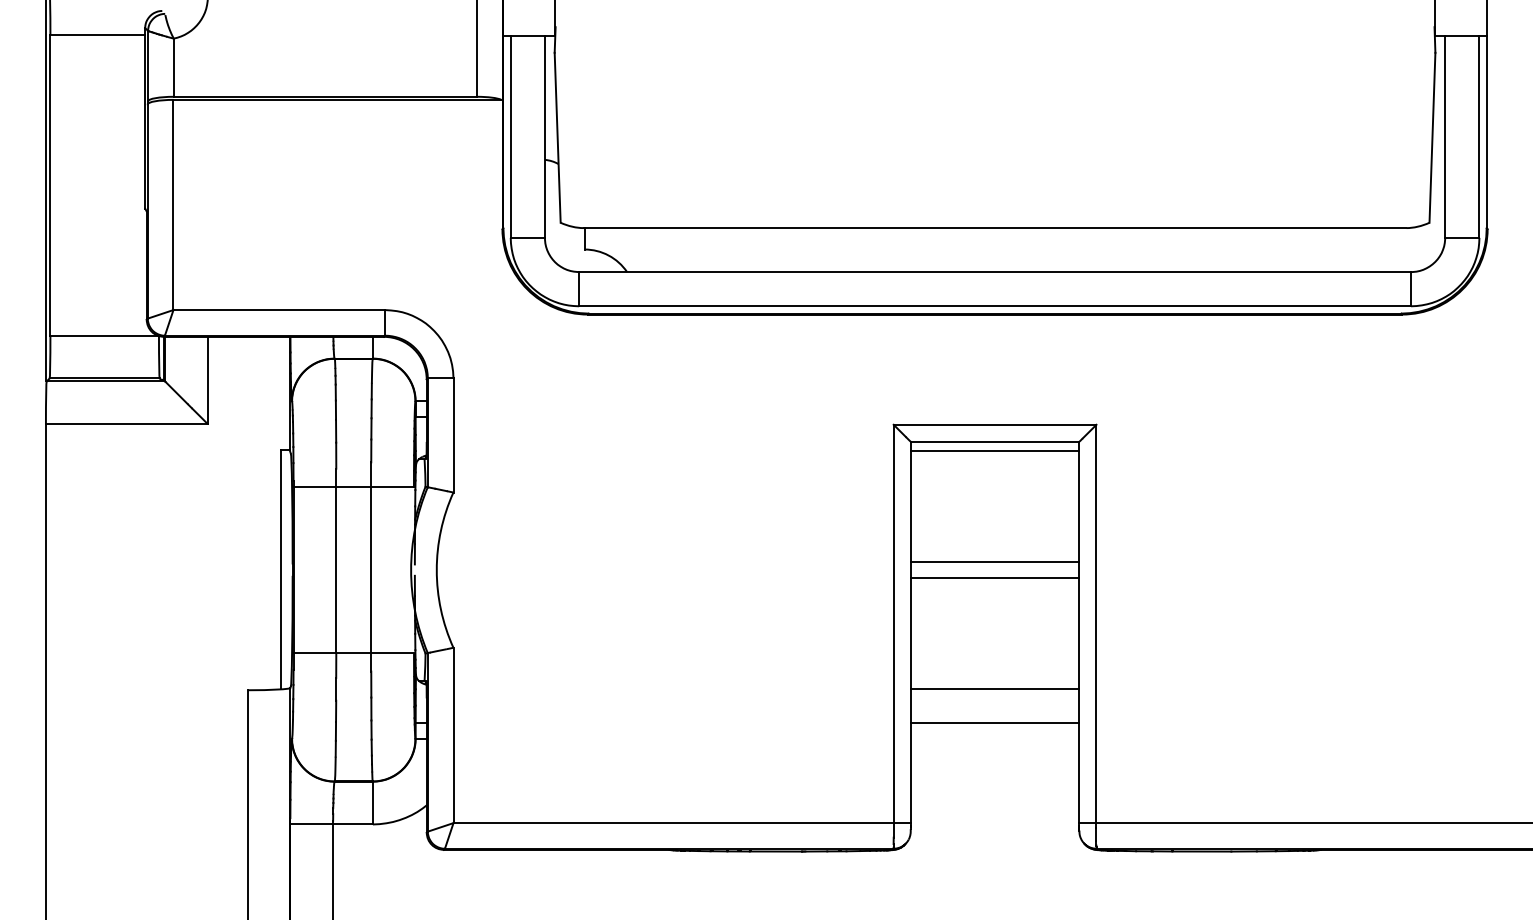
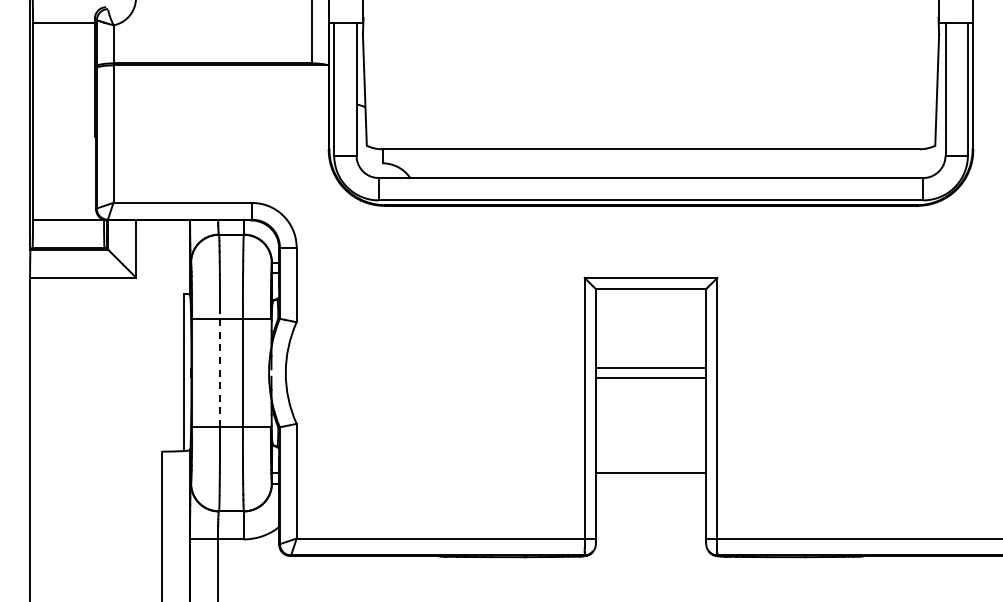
line: (994, 451) -> (650, 295), removed
line: (336, 561) -> (220, 367), solid -> dashed
line: (994, 688) -> (650, 450), removed

